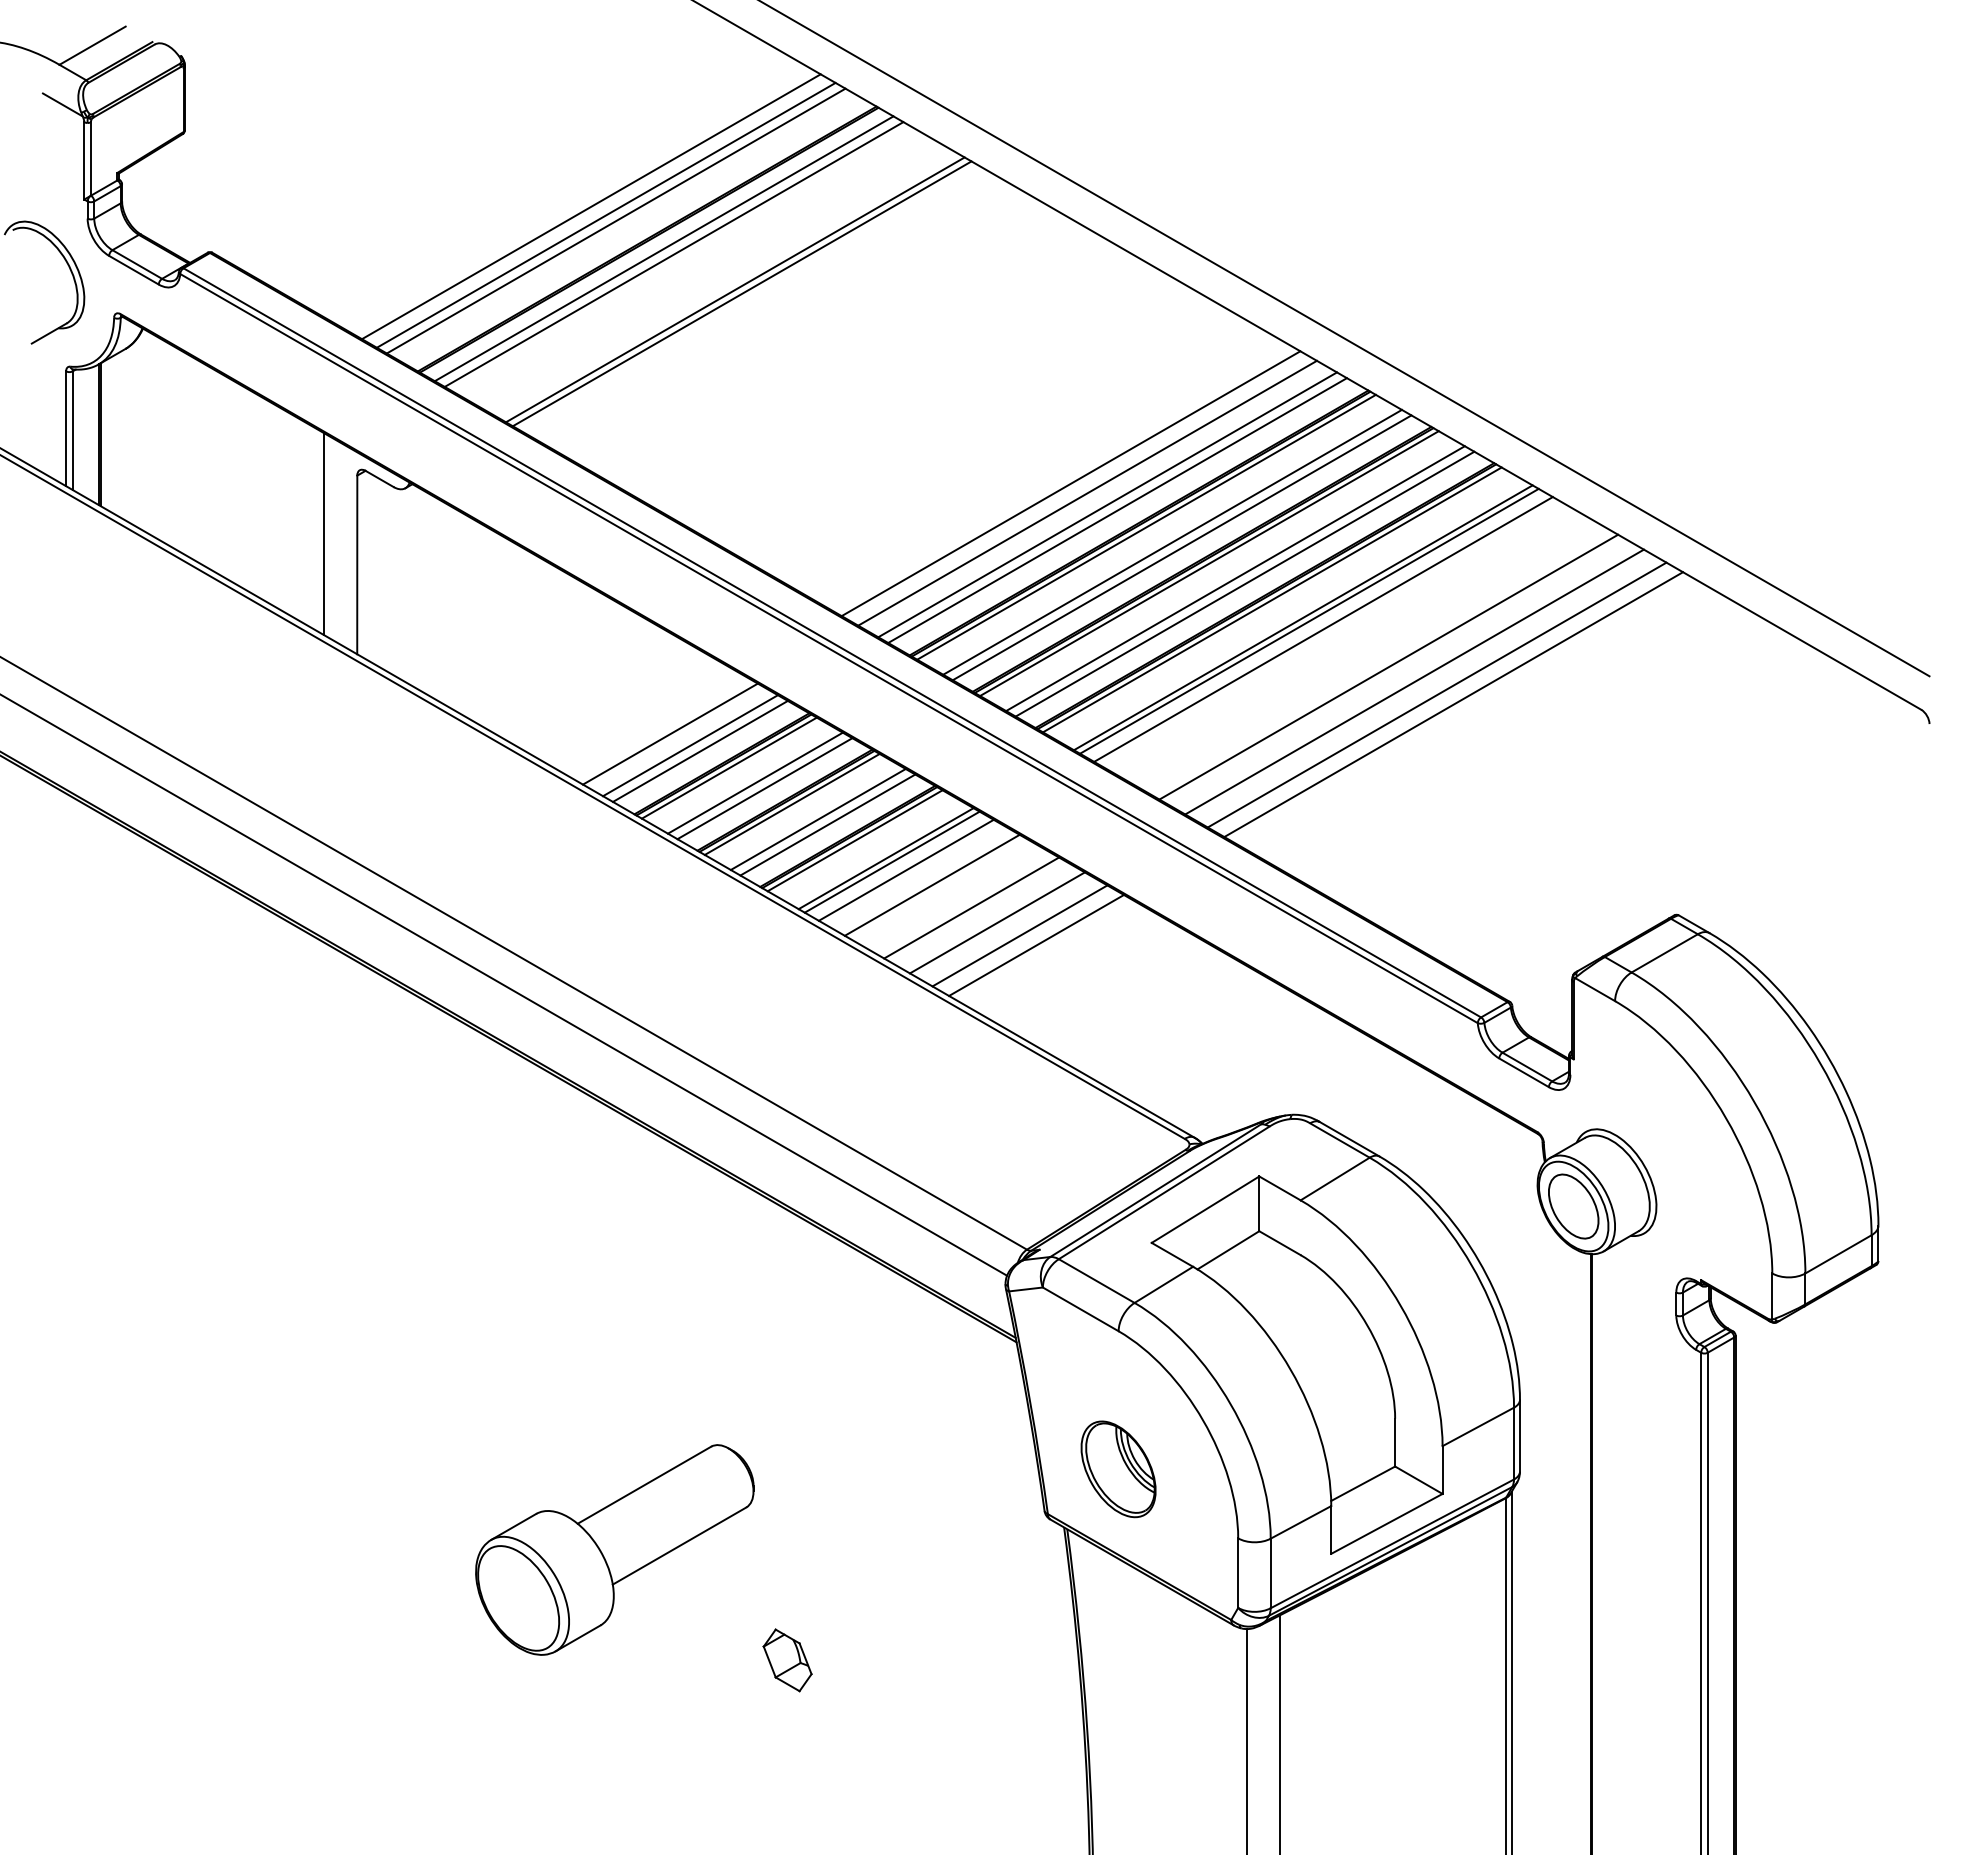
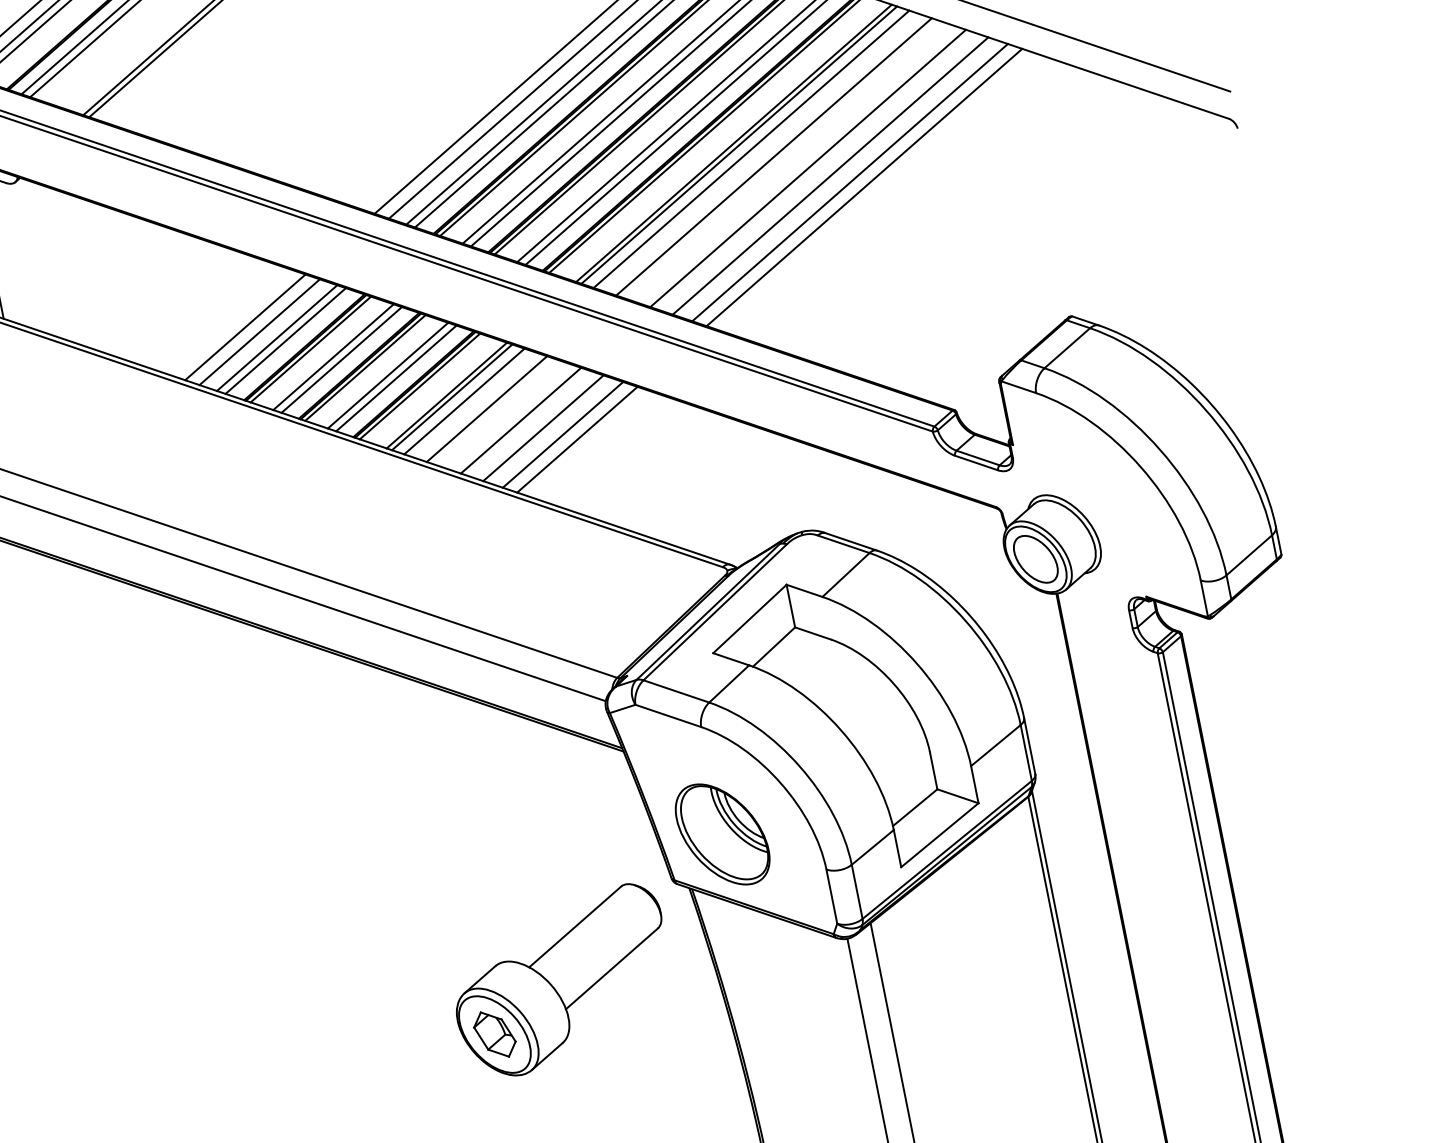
line: (1349, 644) -> (774, 156), added
line: (653, 724) -> (245, 327), added
part: (1118, 1469) -> (722, 834), size x1.43
part: (614, 1549) -> (561, 981), moved

